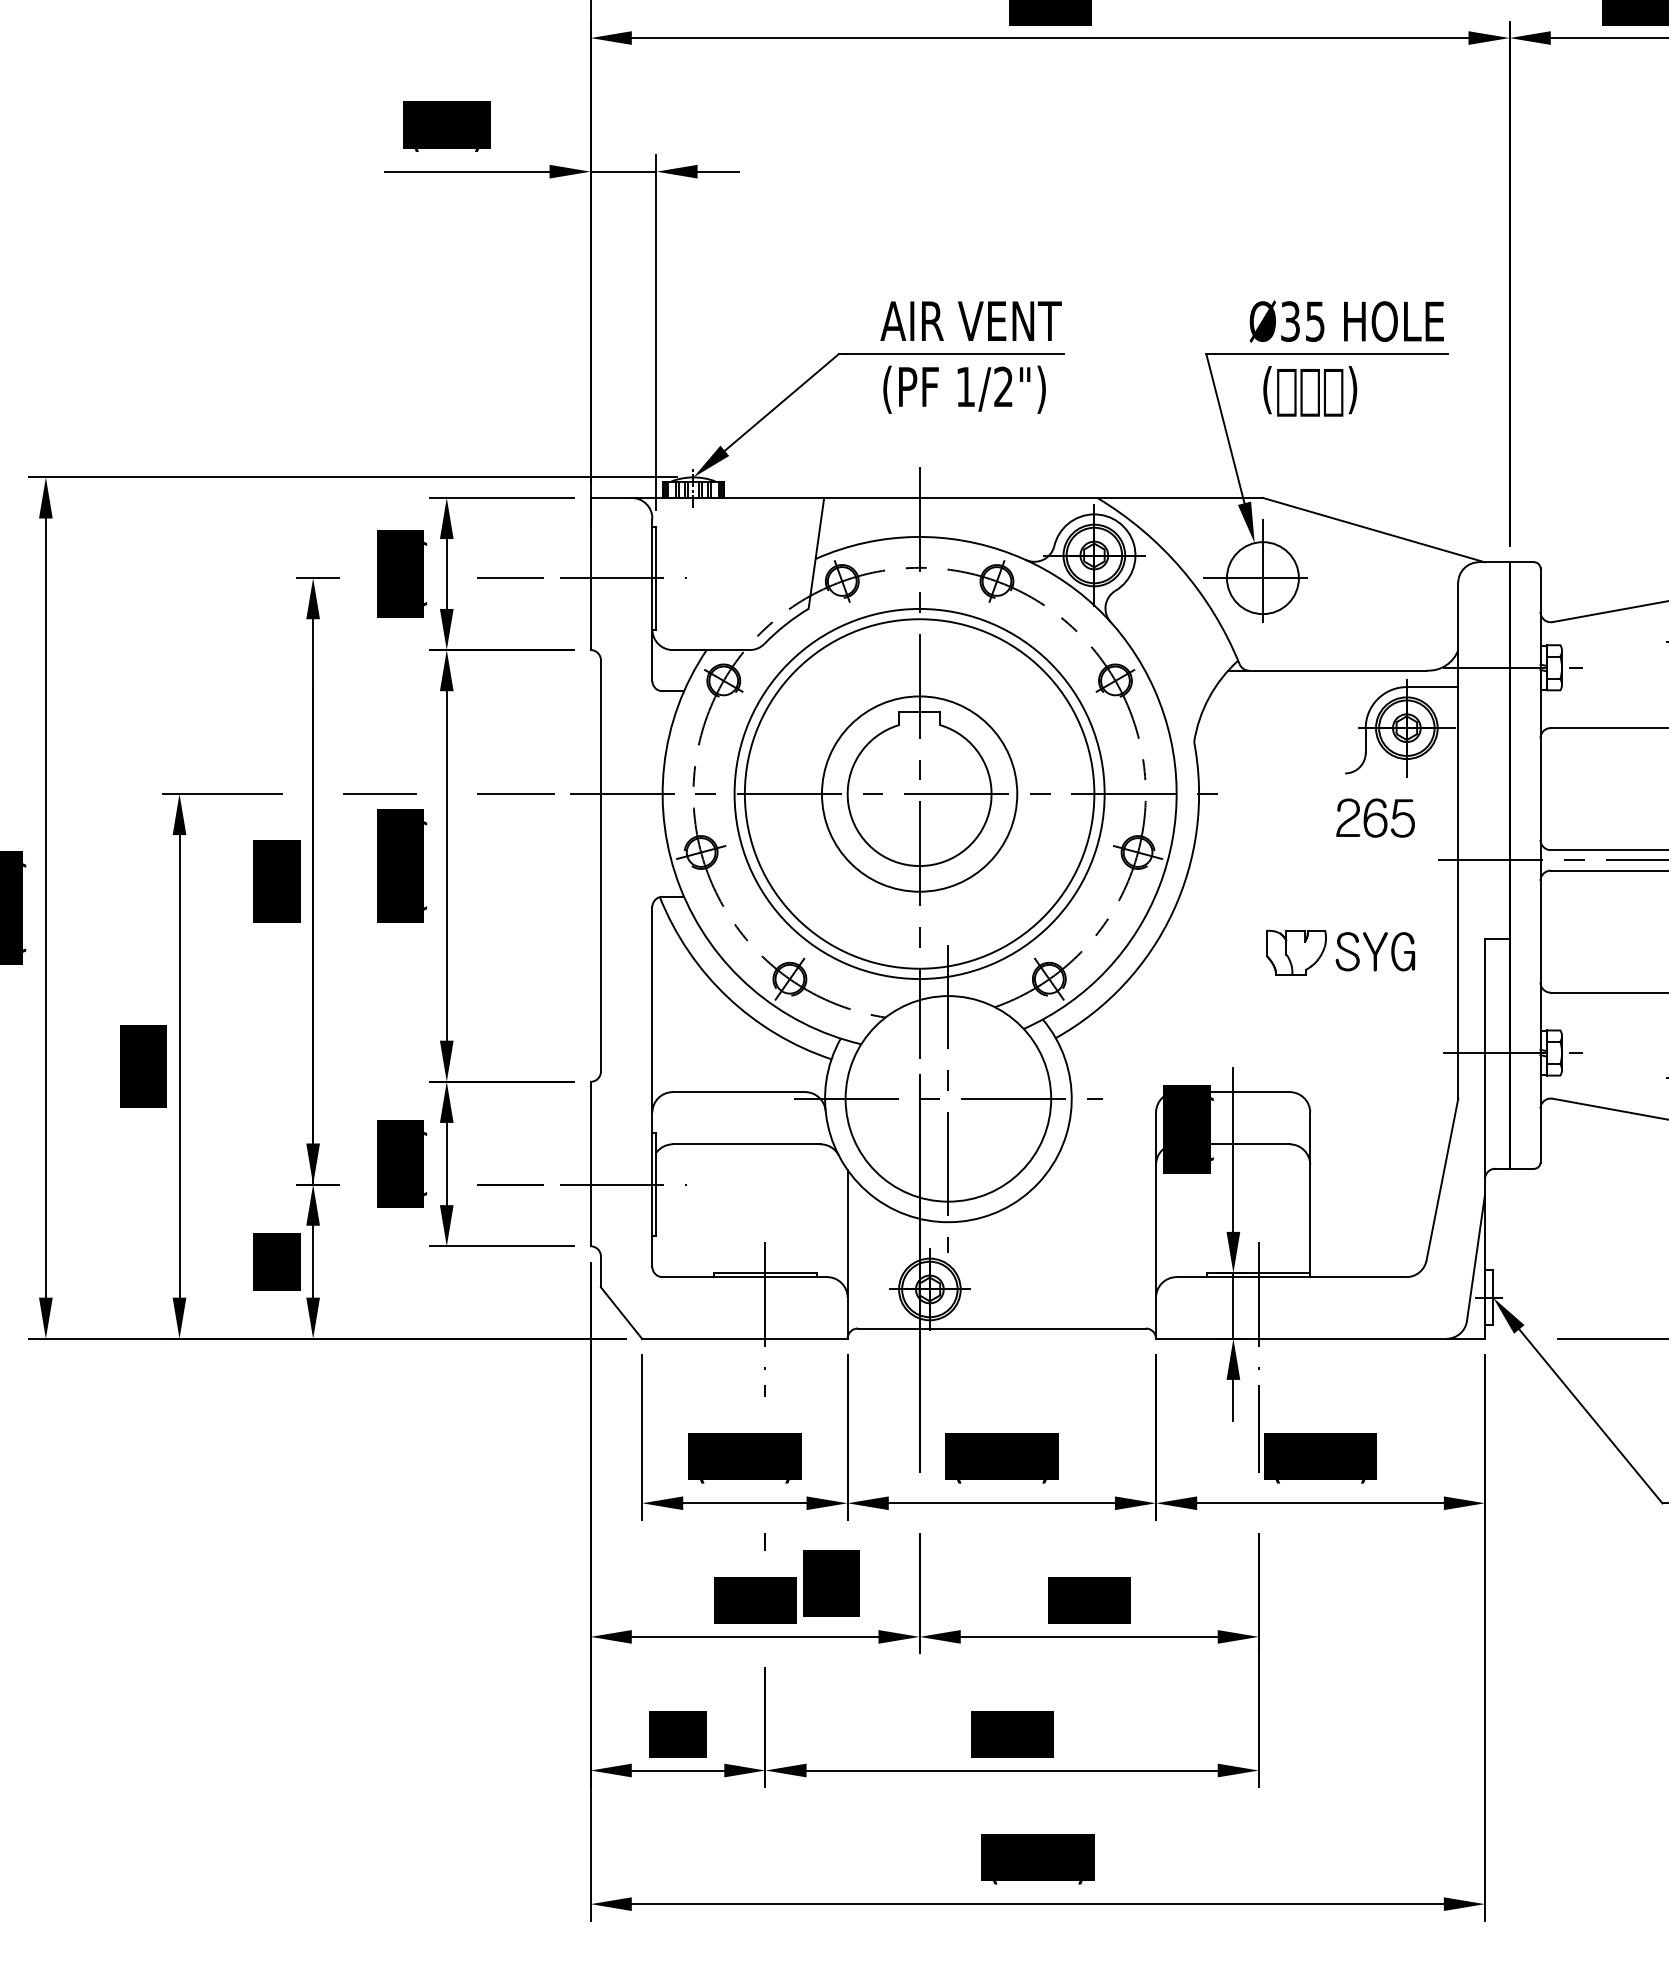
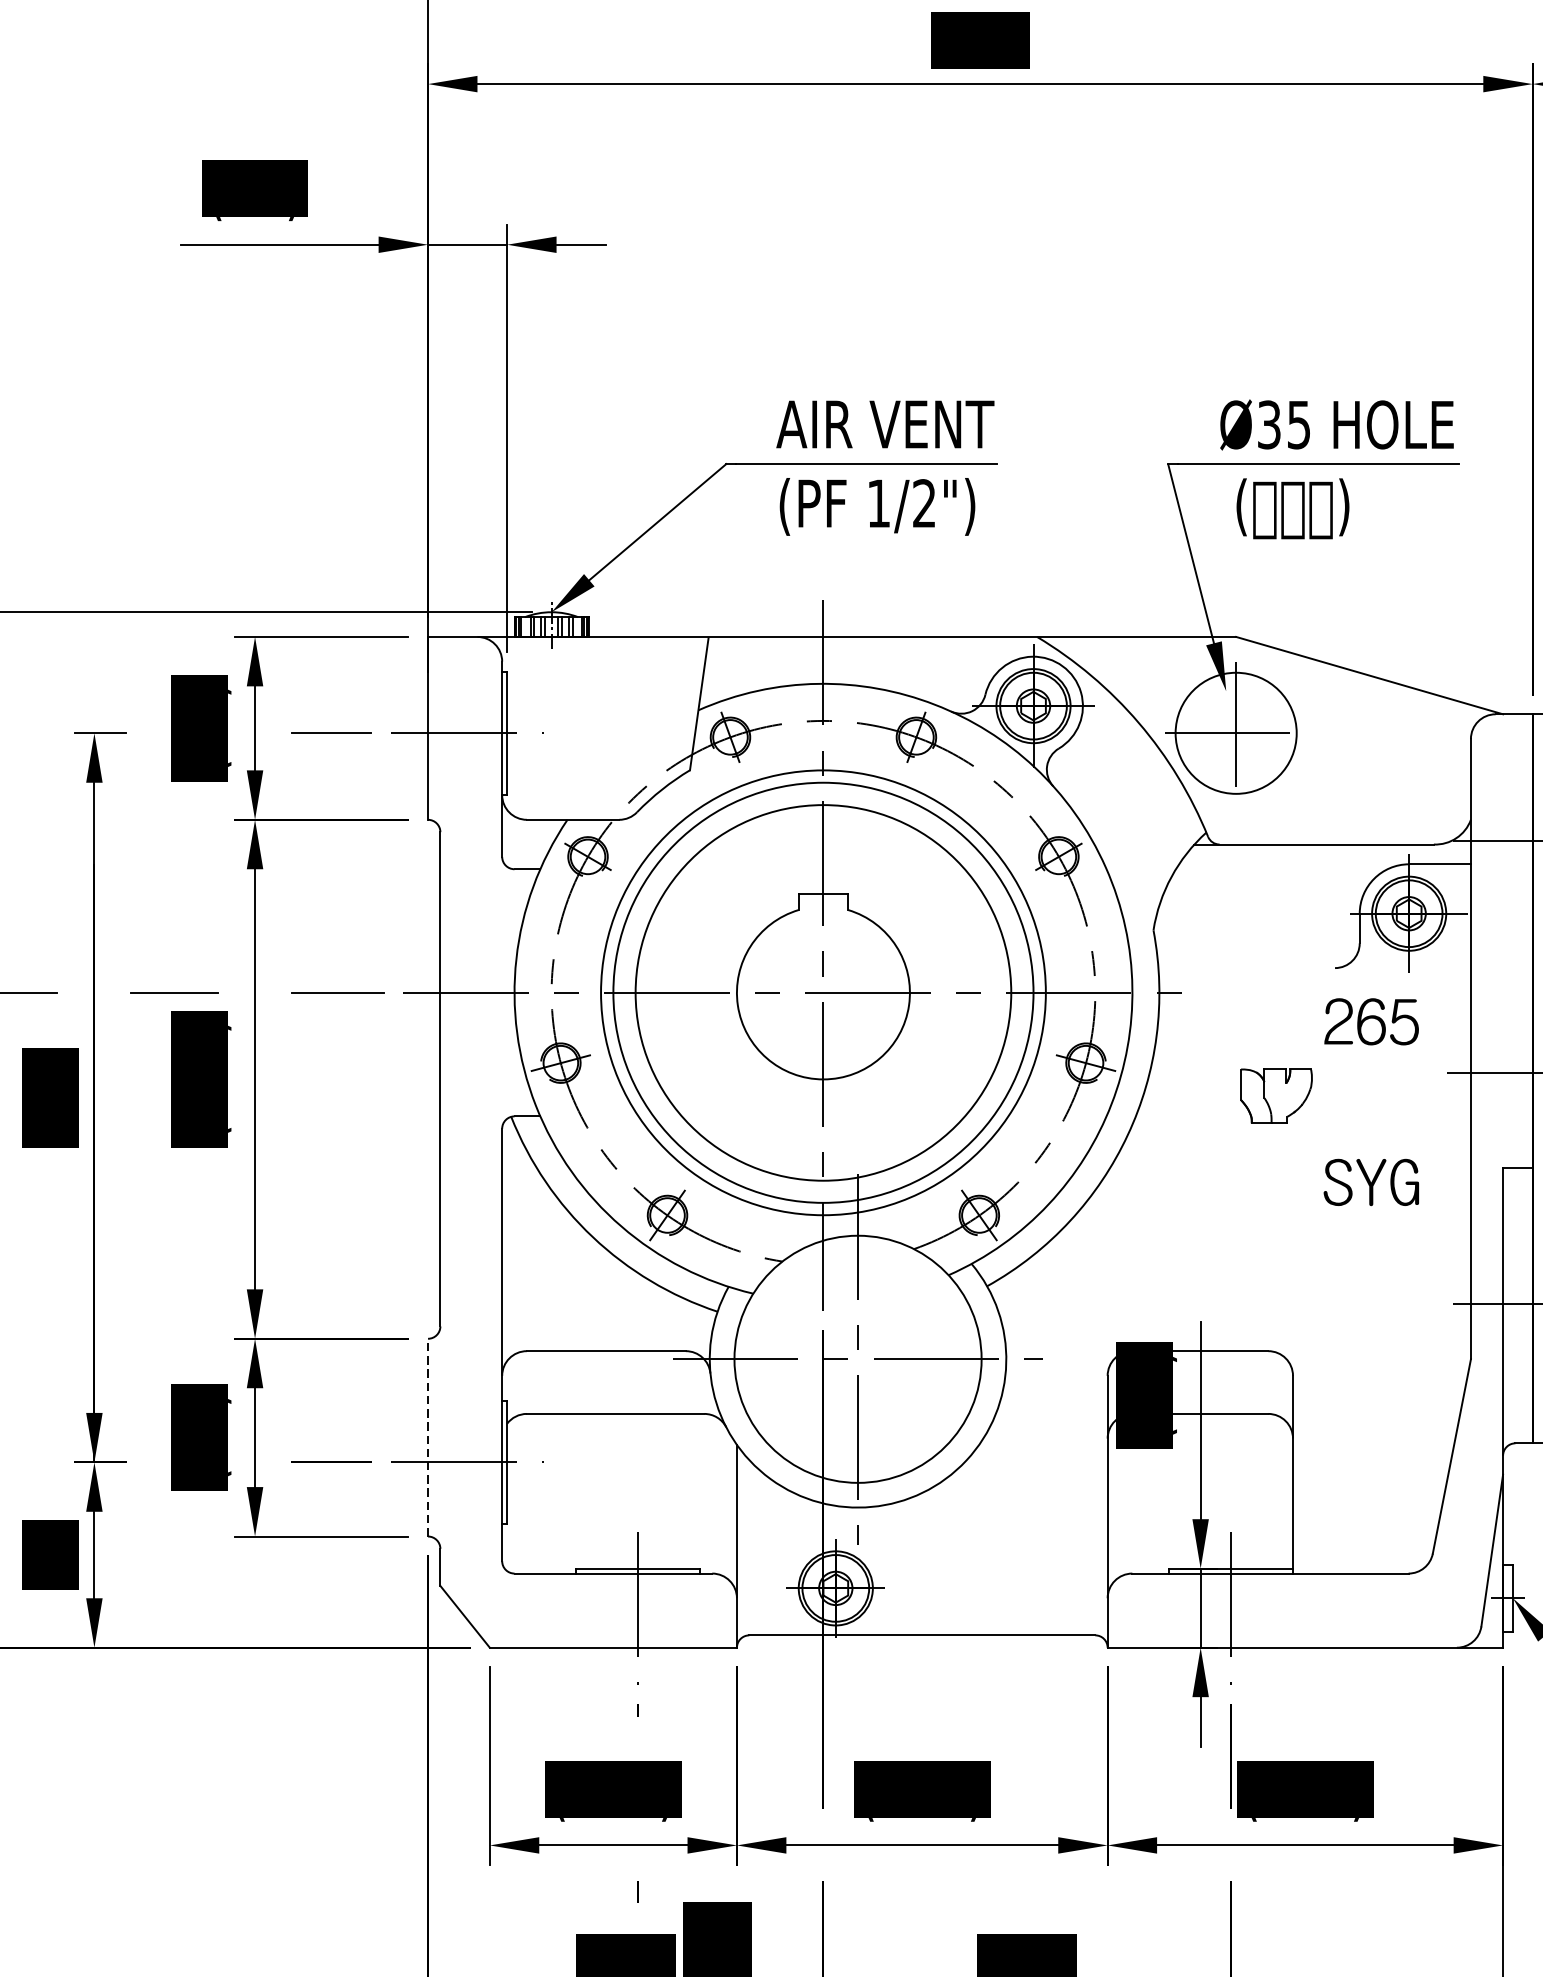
circle: (1262, 578) -> (1235, 733), size x1.4
circle: (919, 793) -> (823, 992), size x1.6
part: (1296, 952) -> (1276, 1095), moved
line: (590, 1163) -> (427, 1436), solid -> dashed

